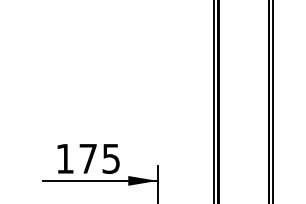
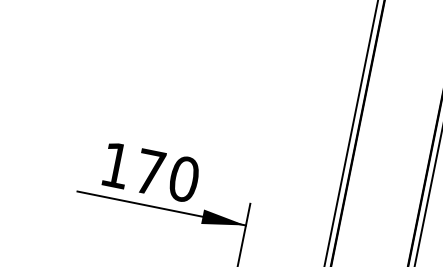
text: (111, 158) -> (184, 178), 175 -> 170

